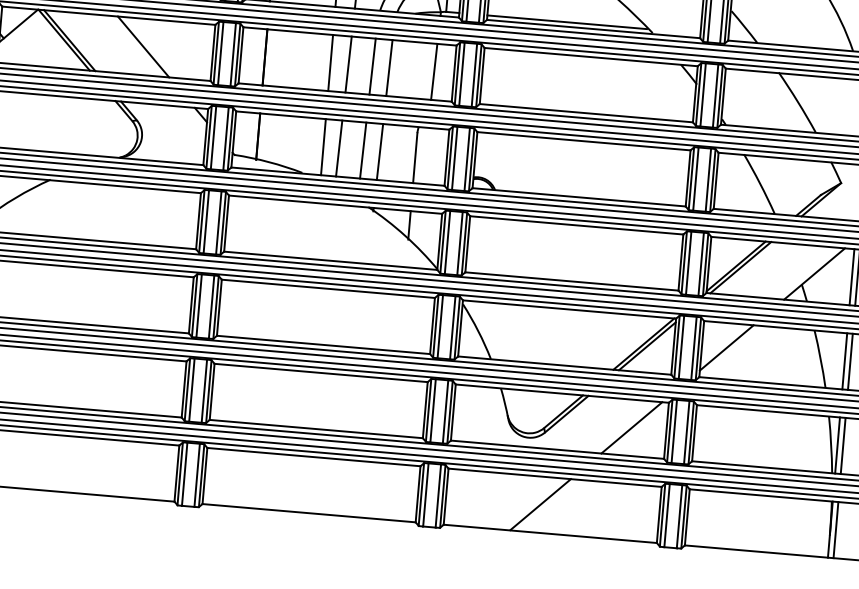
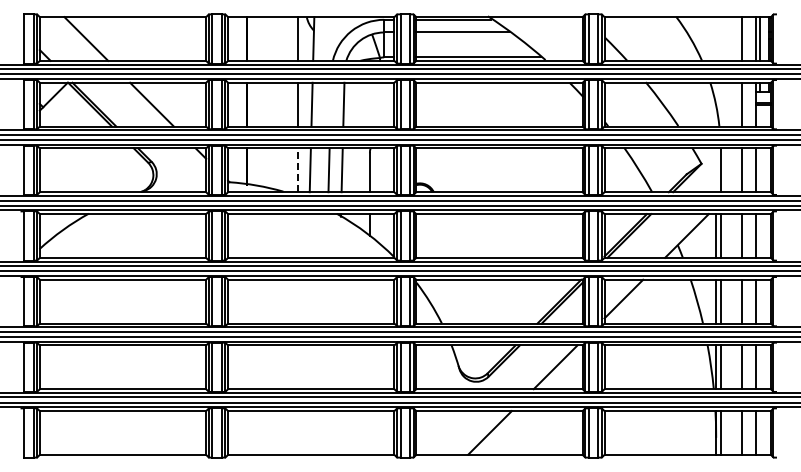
line: (372, 66) -> (330, 104), removed
line: (433, 71) -> (378, 104), removed
line: (324, 147) -> (298, 170), solid -> dashed

